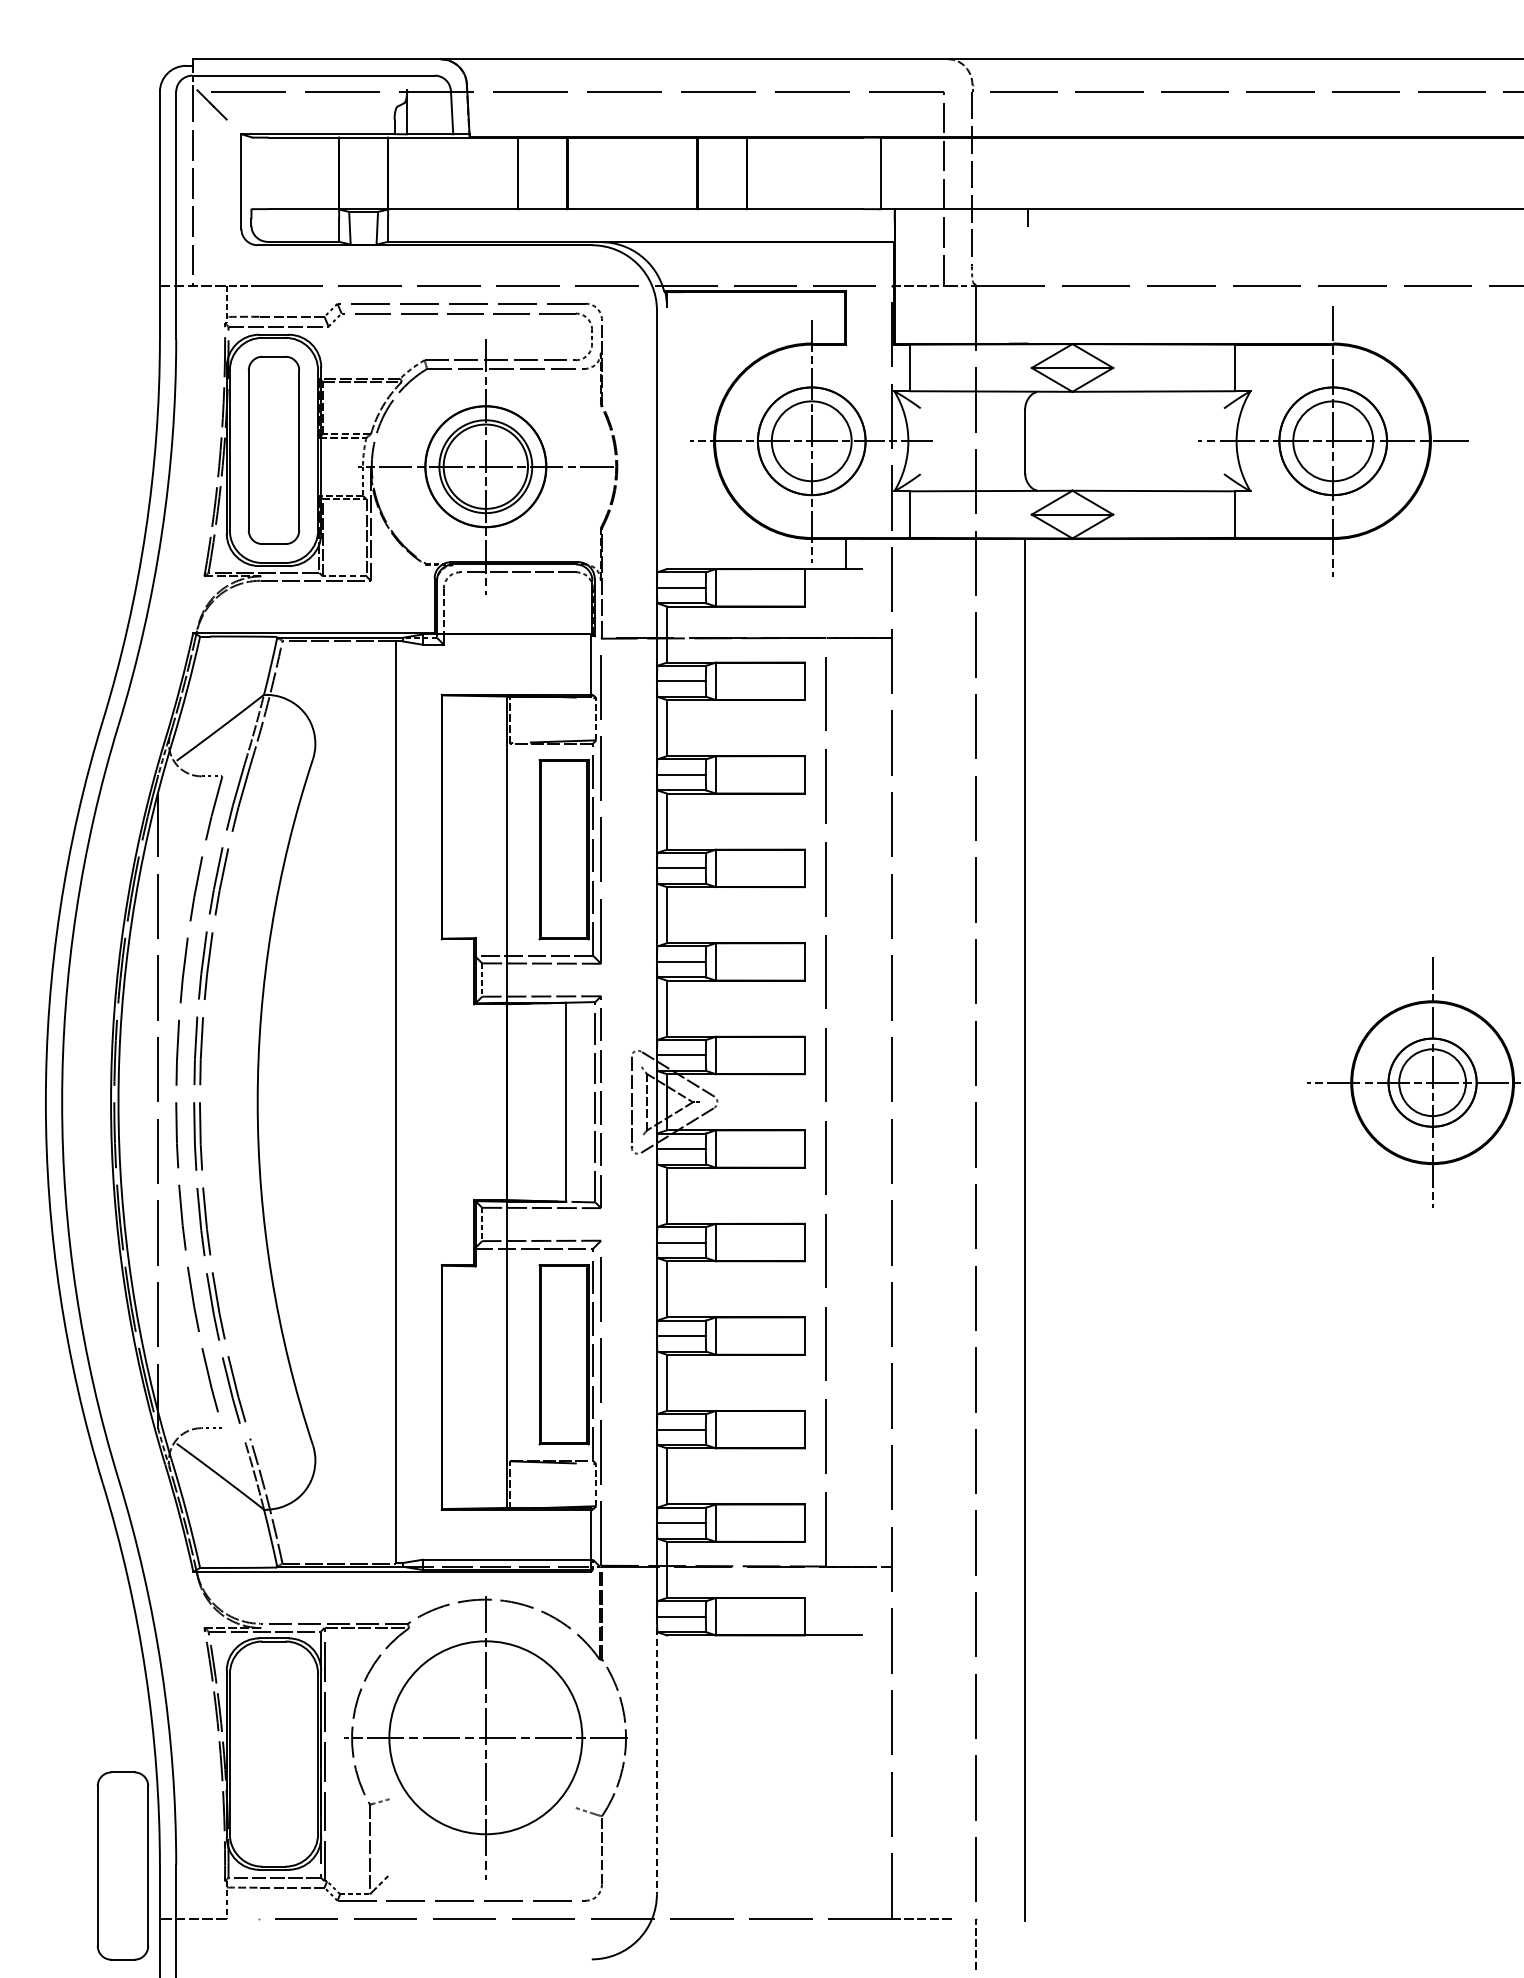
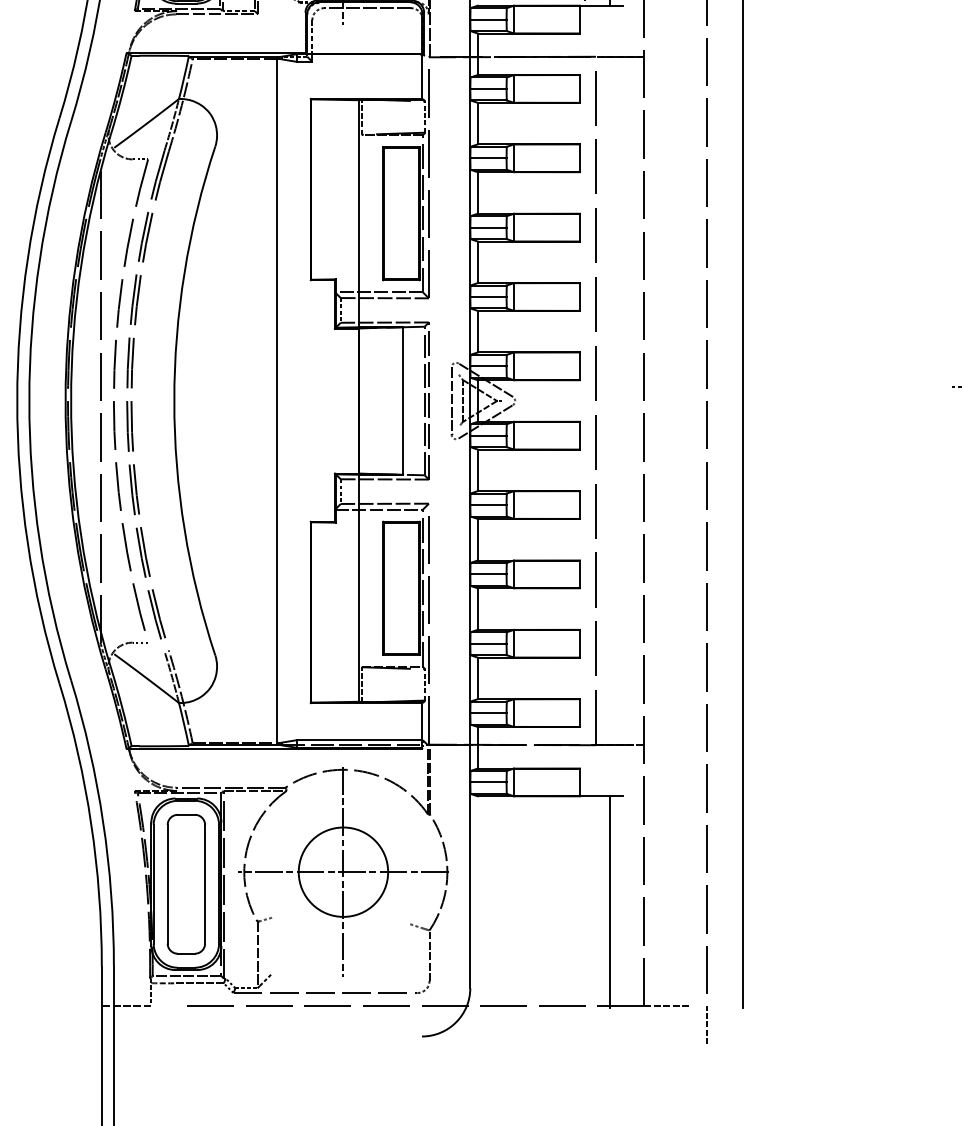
circle: (485, 1737) -> (343, 872), size x0.62
line: (656, 1755) -> (469, 885), dashed -> solid
line: (845, 1777) -> (610, 901), added
part: (122, 1865) -> (186, 883), moved

